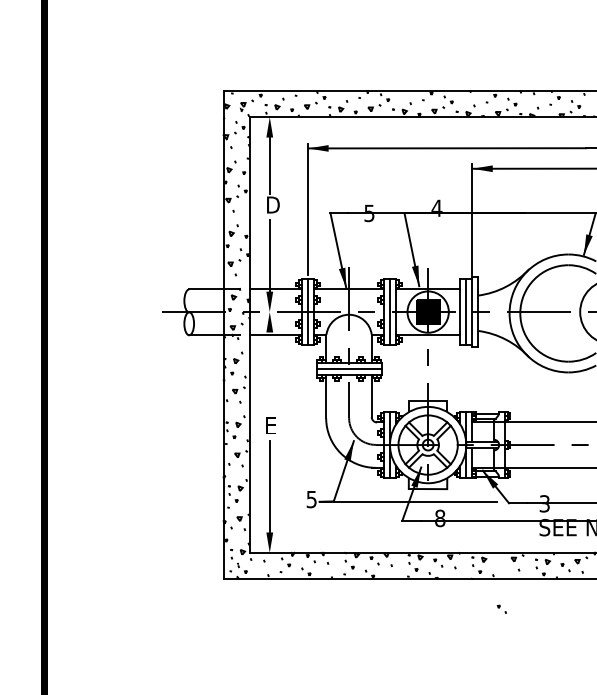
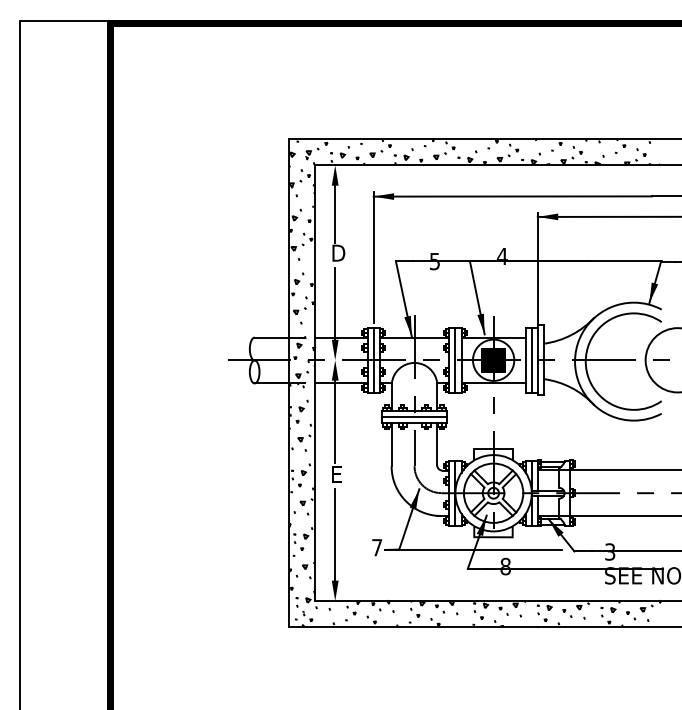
line: (270, 373) -> (335, 421), added
text: (312, 499) -> (377, 547), 5 -> 7
part: (502, 609) -> (567, 613), moved

